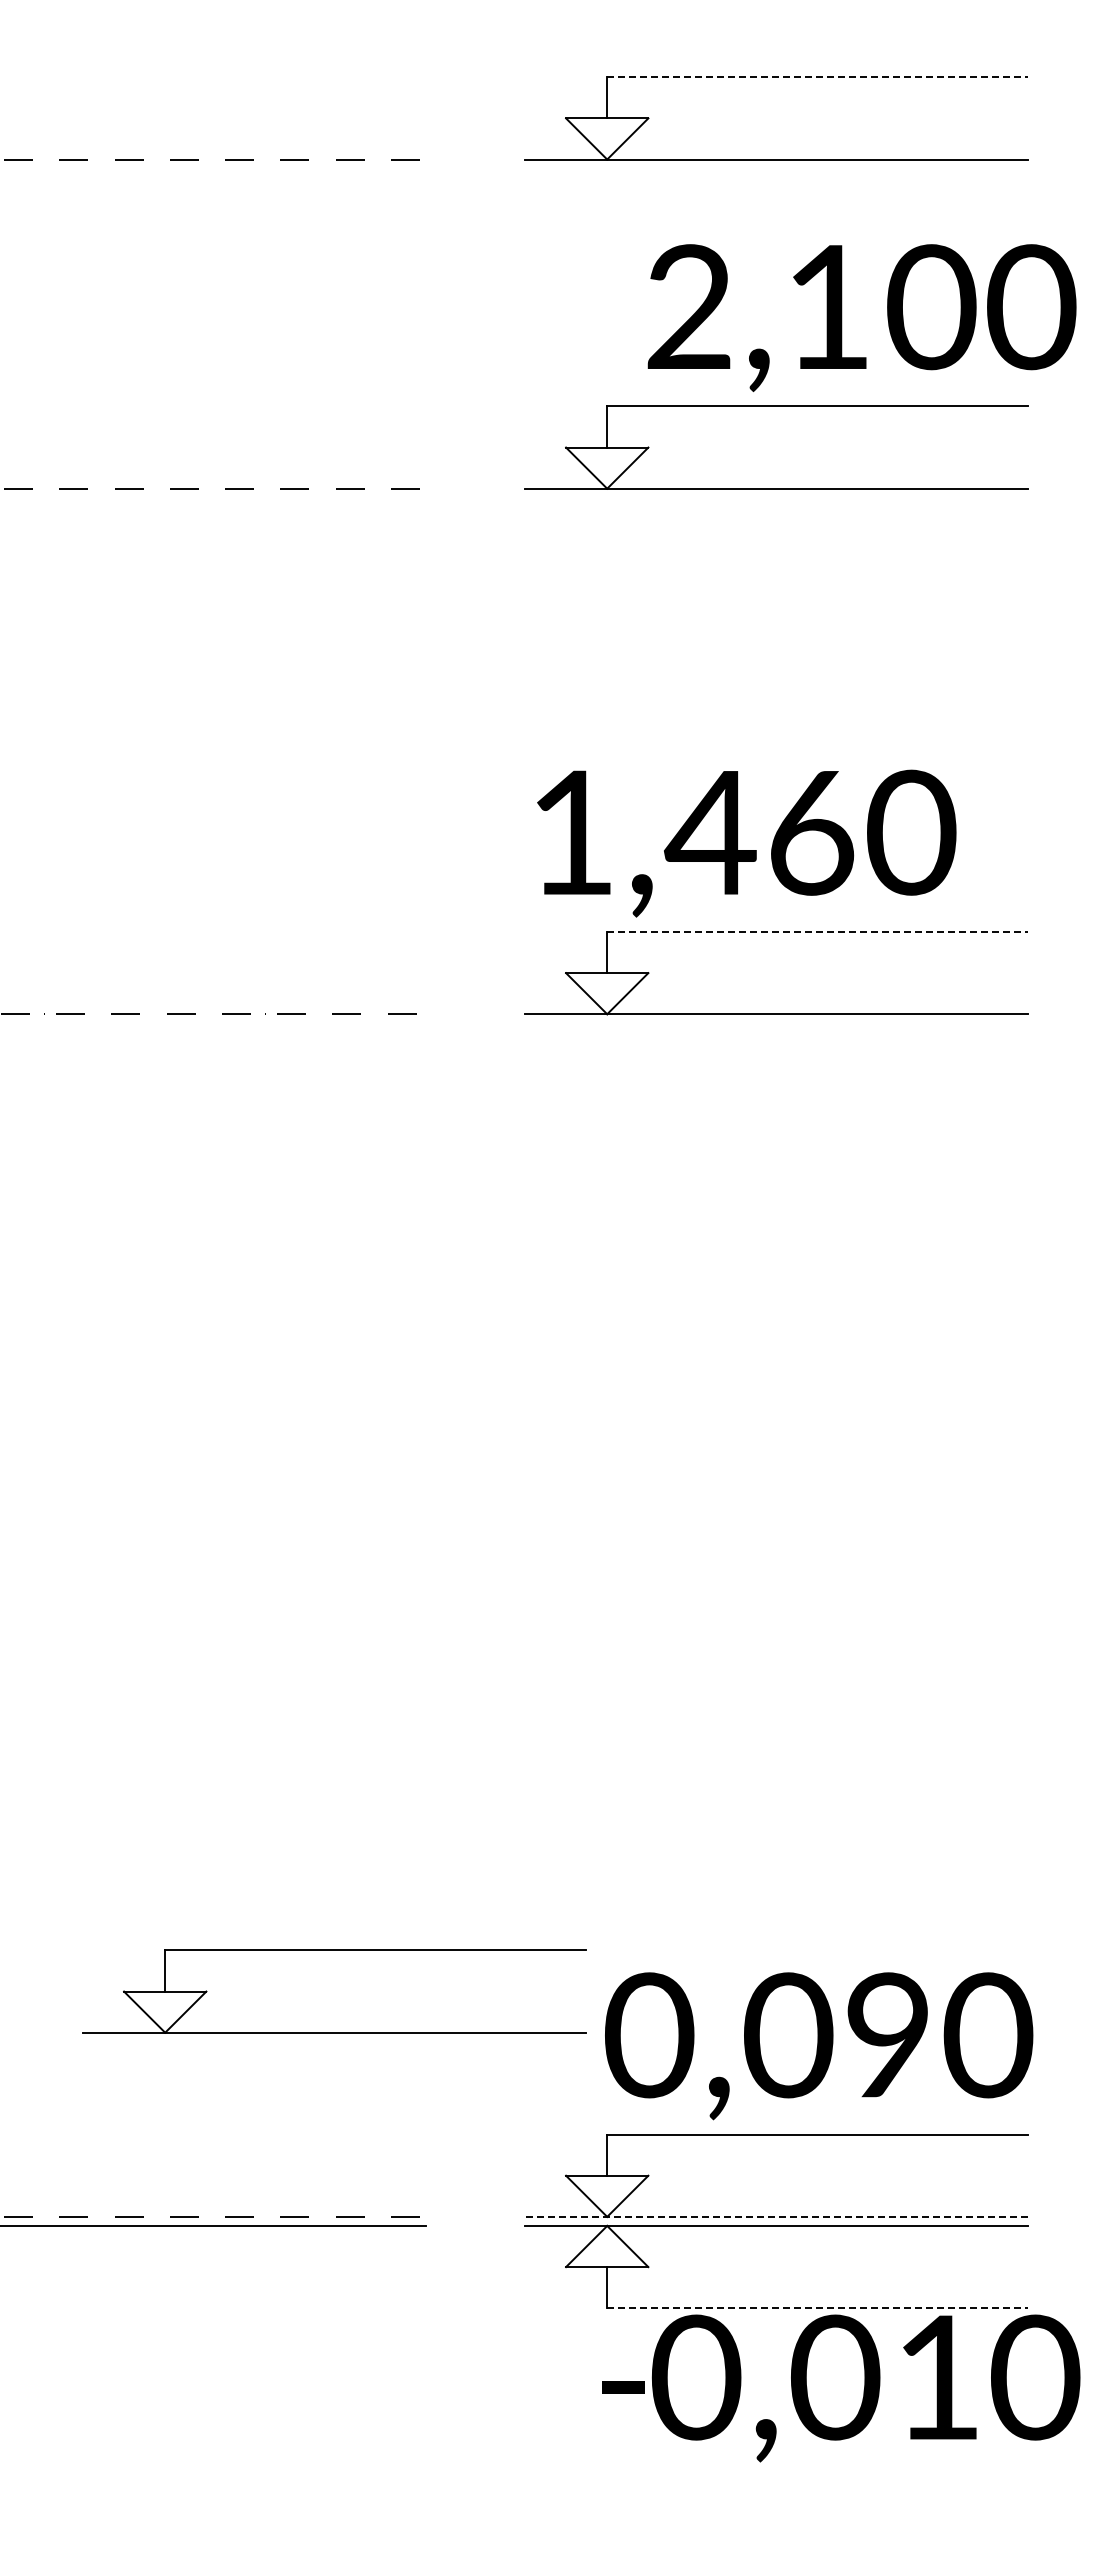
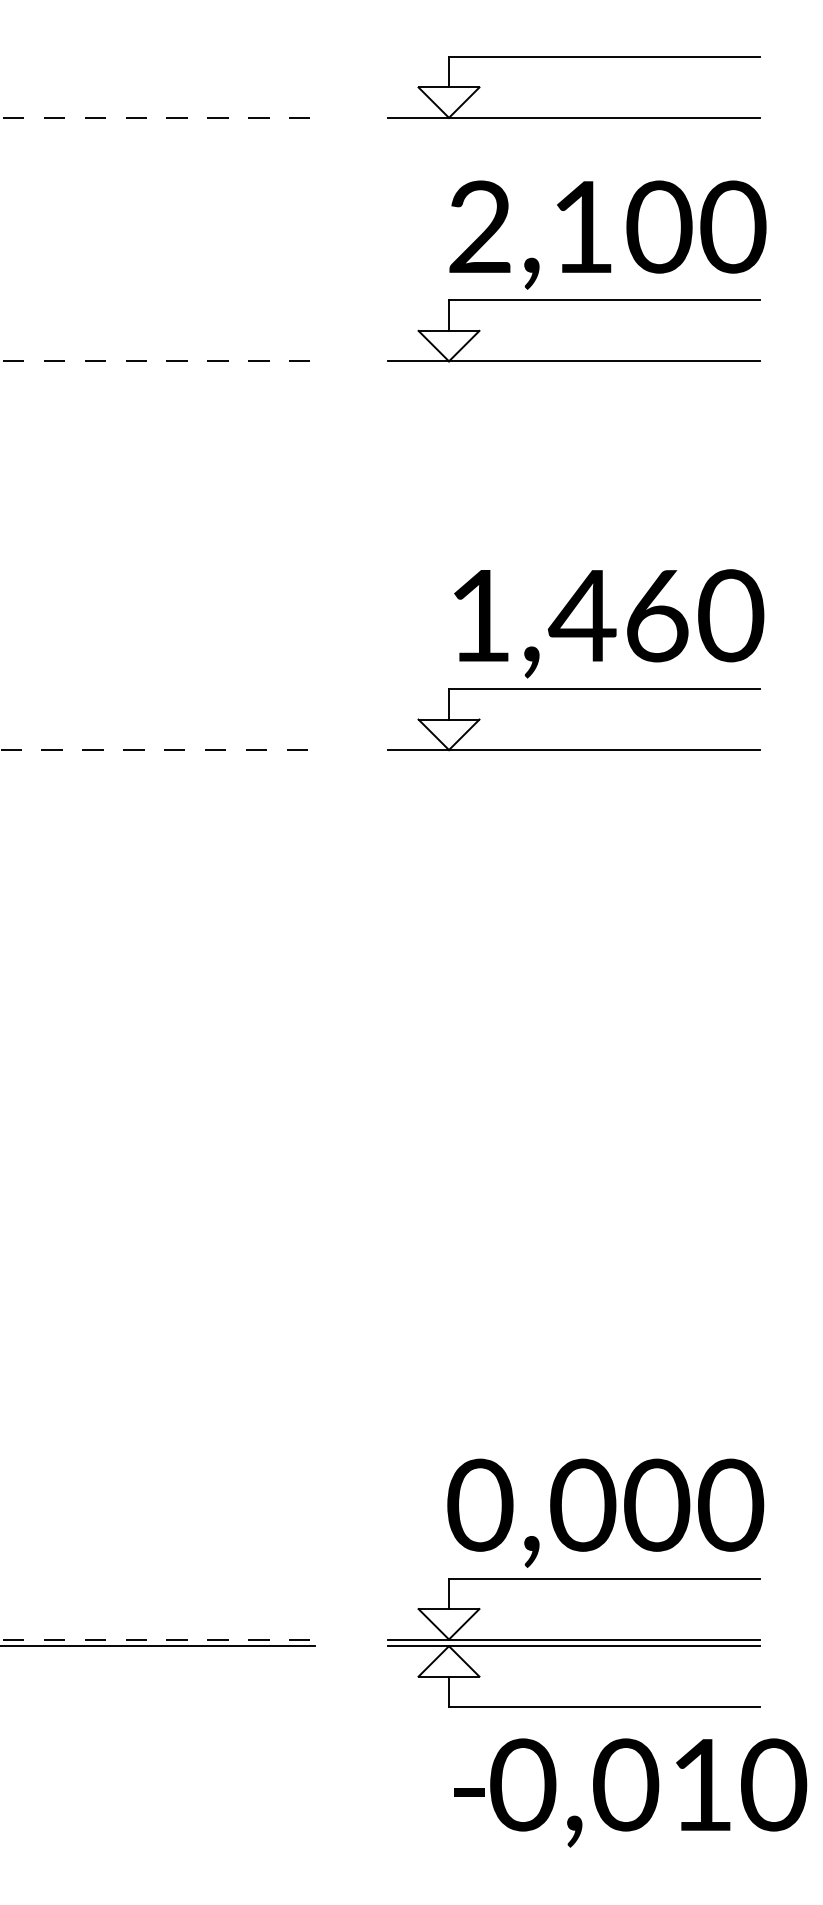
line: (818, 77) -> (605, 57), dashed -> solid
text: (861, 317) -> (607, 234), moved
text: (746, 843) -> (608, 623), moved
line: (818, 931) -> (605, 688), dashed -> solid
part: (334, 1950) -> (247, 1442), removed
text: (888, 2035) -> (657, 1505), 0,090 -> 0,000
line: (776, 2216) -> (574, 1639), dashed -> solid
line: (818, 2308) -> (605, 1707), dashed -> solid
text: (841, 2388) -> (630, 1793), moved

